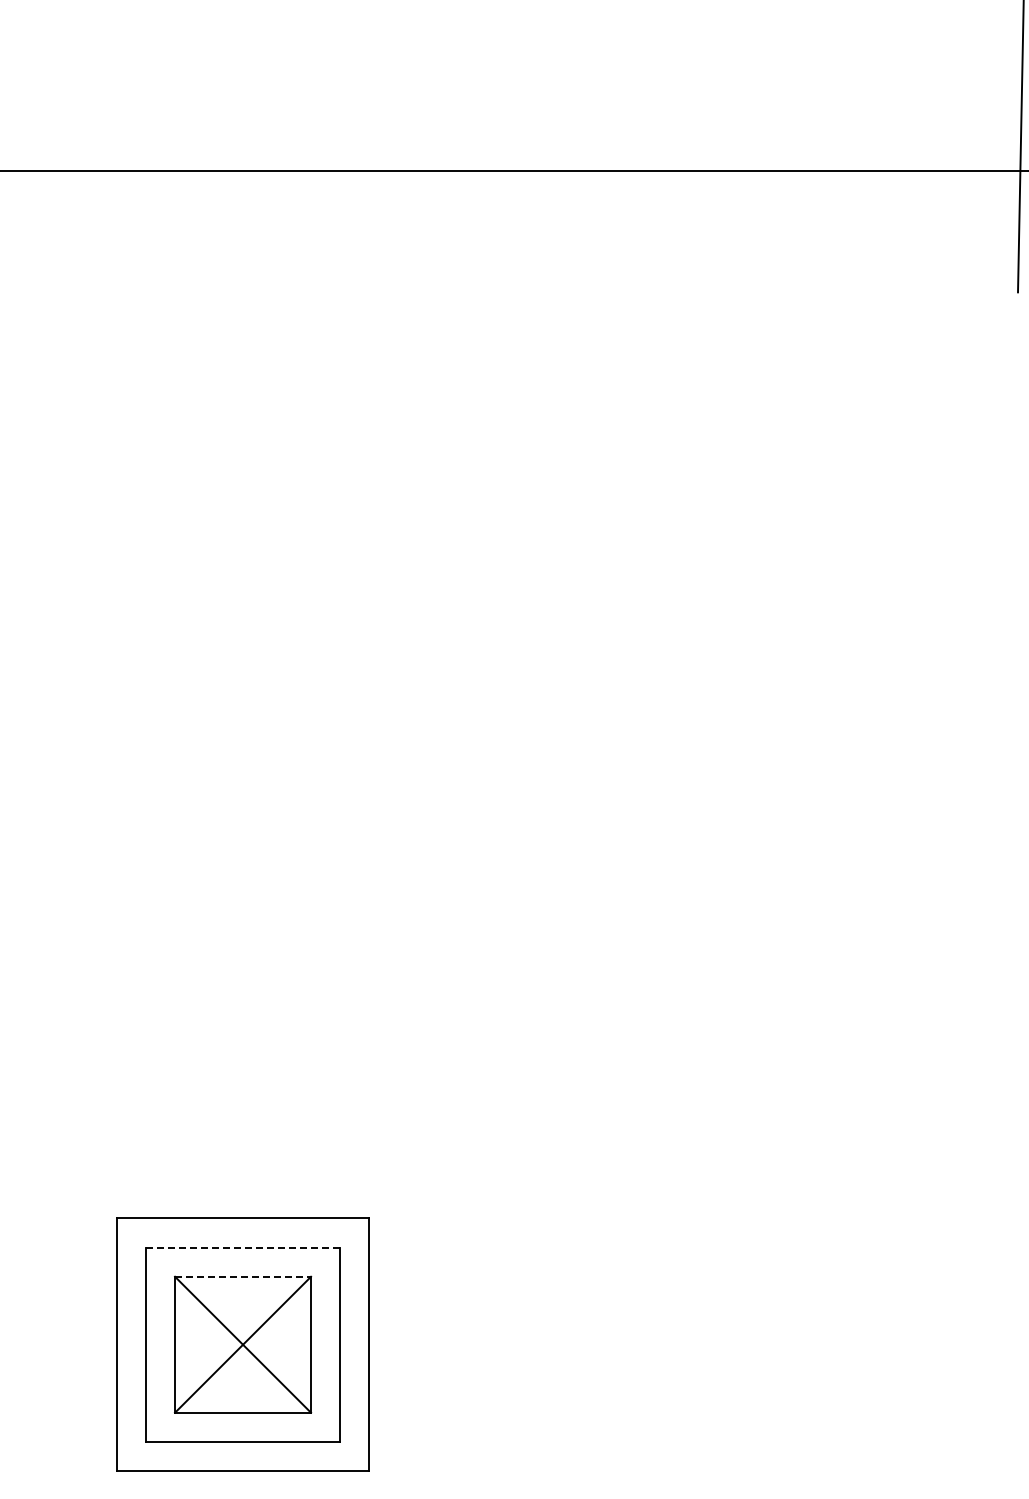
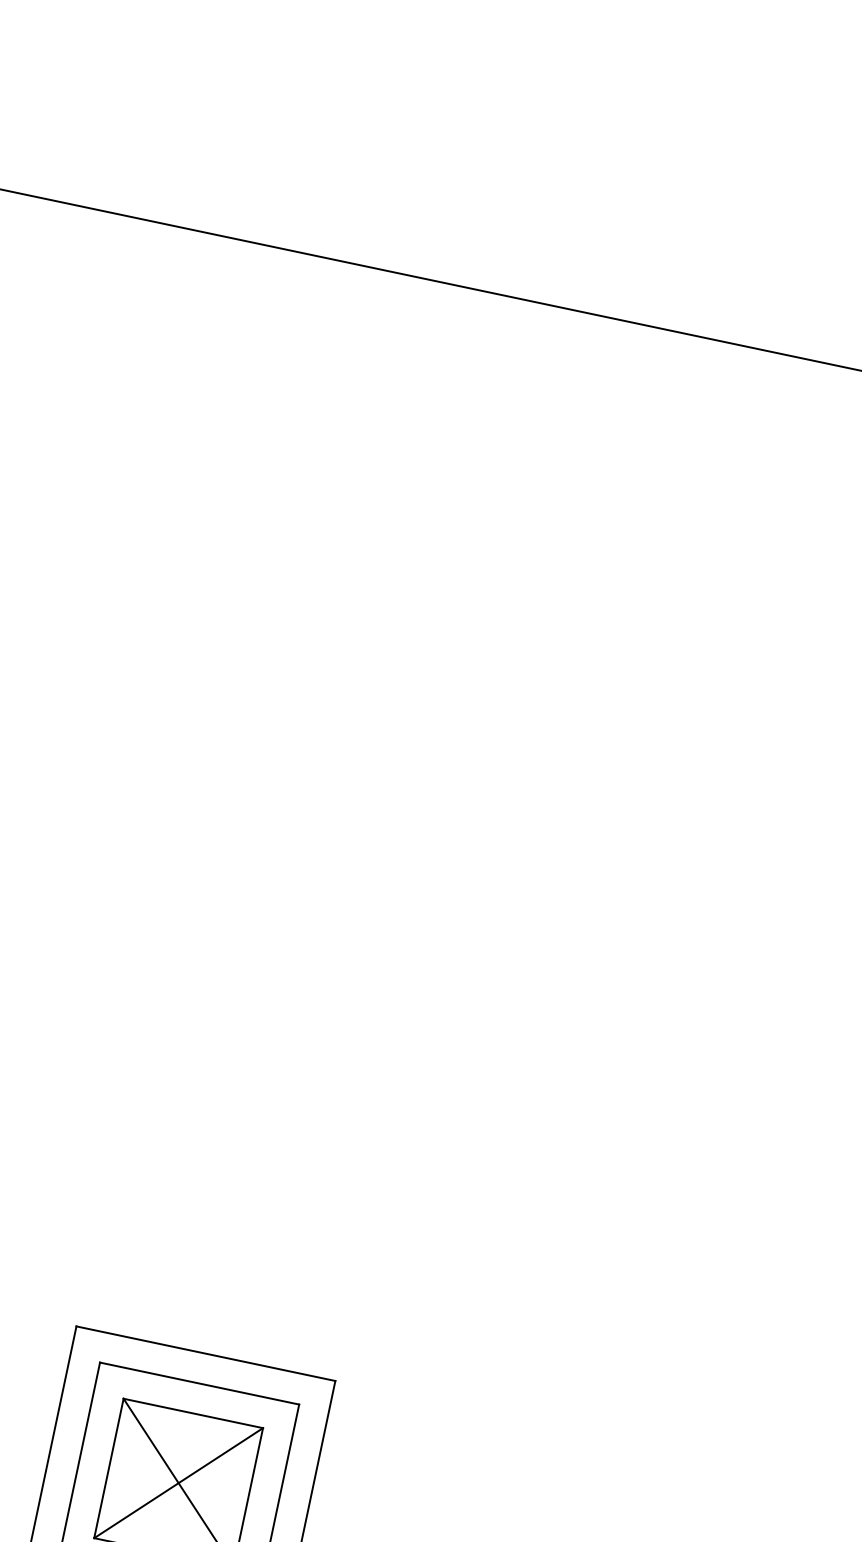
line: (243, 1247) -> (200, 1383), dashed -> solid
line: (243, 1276) -> (193, 1413), dashed -> solid

